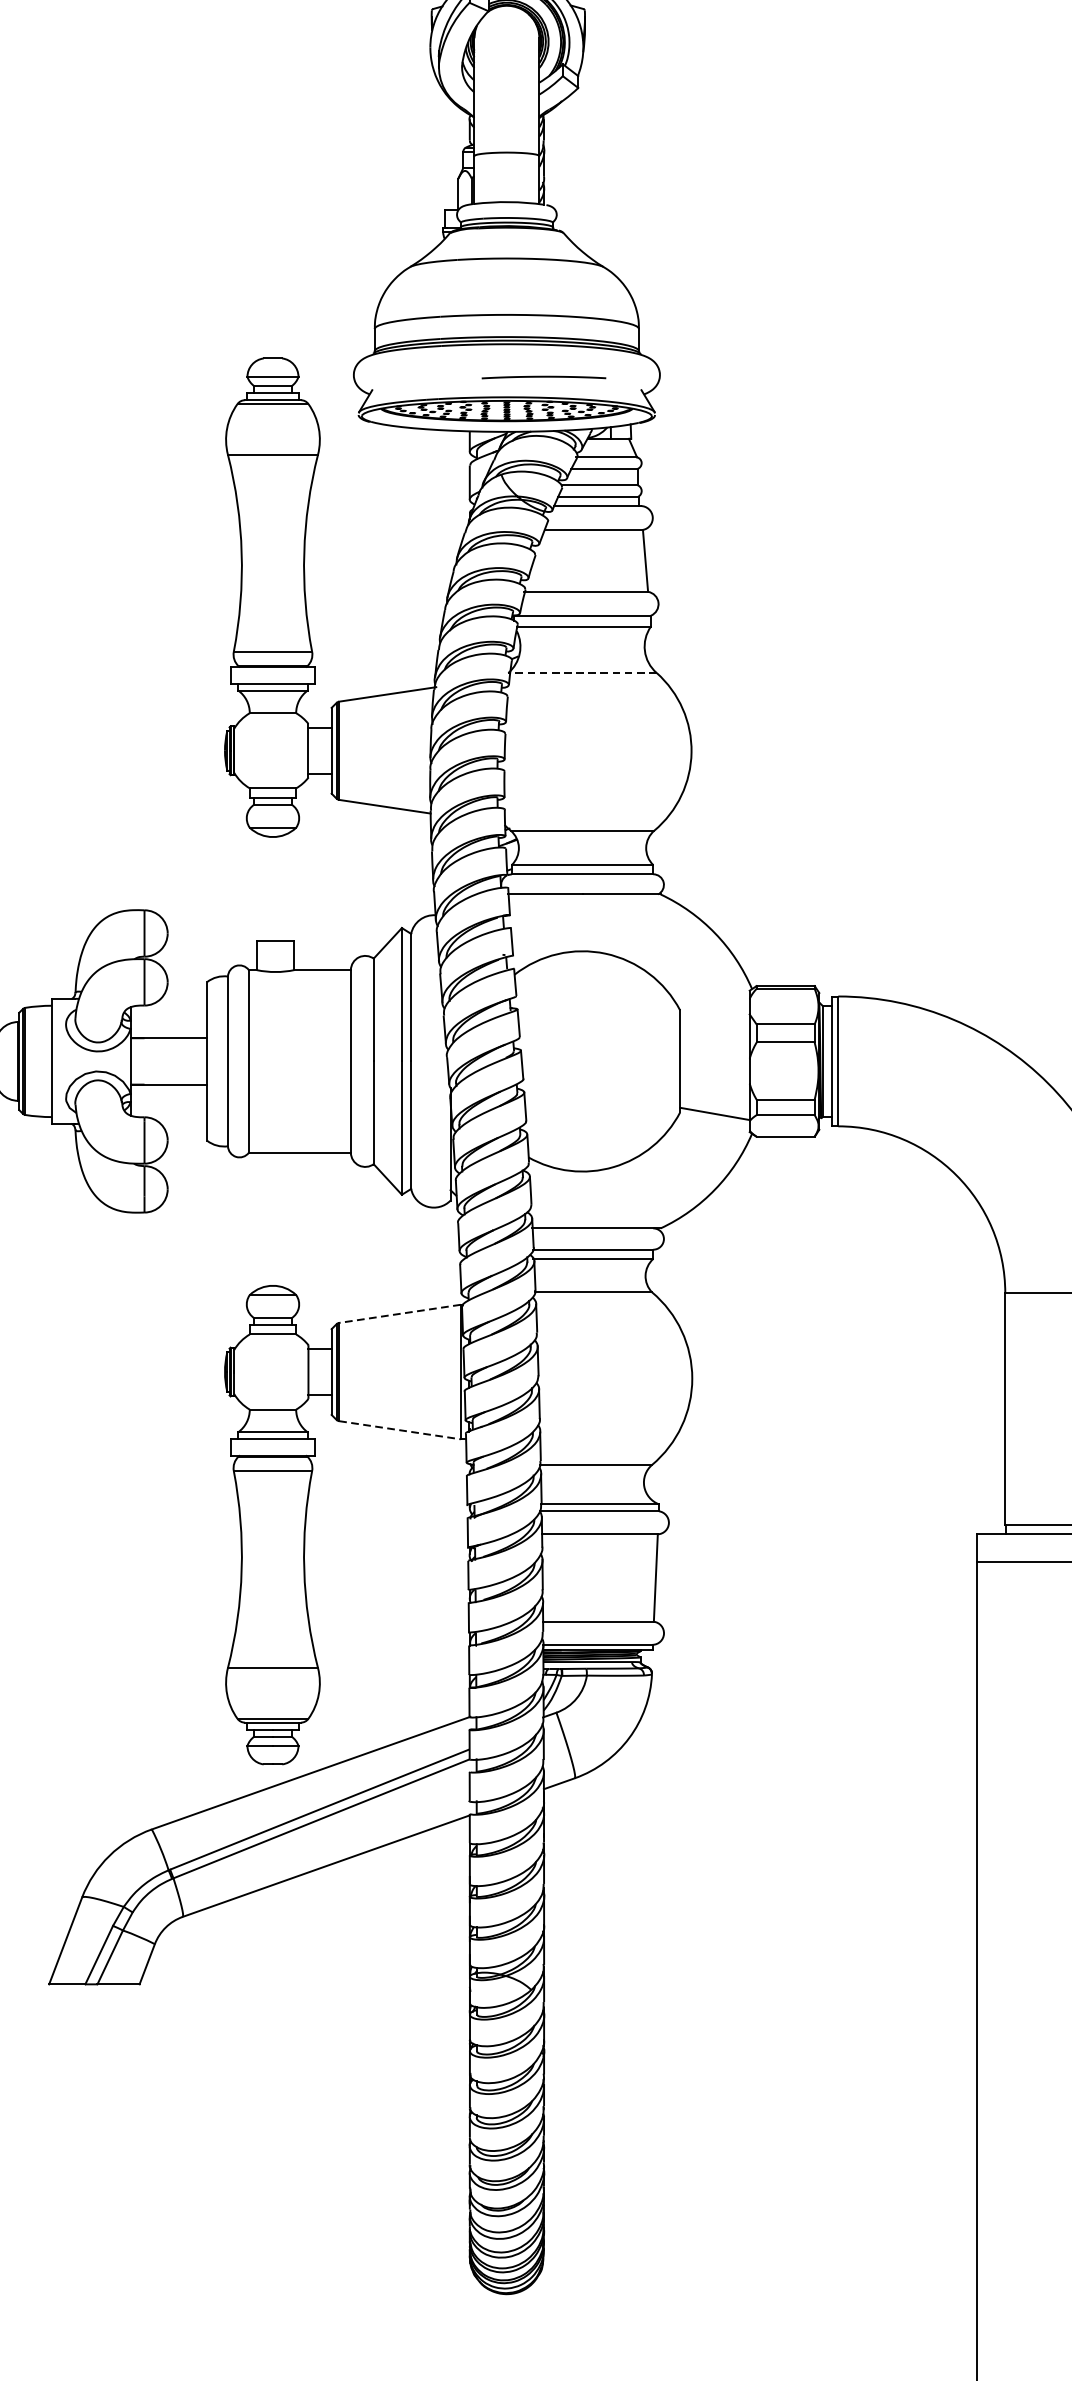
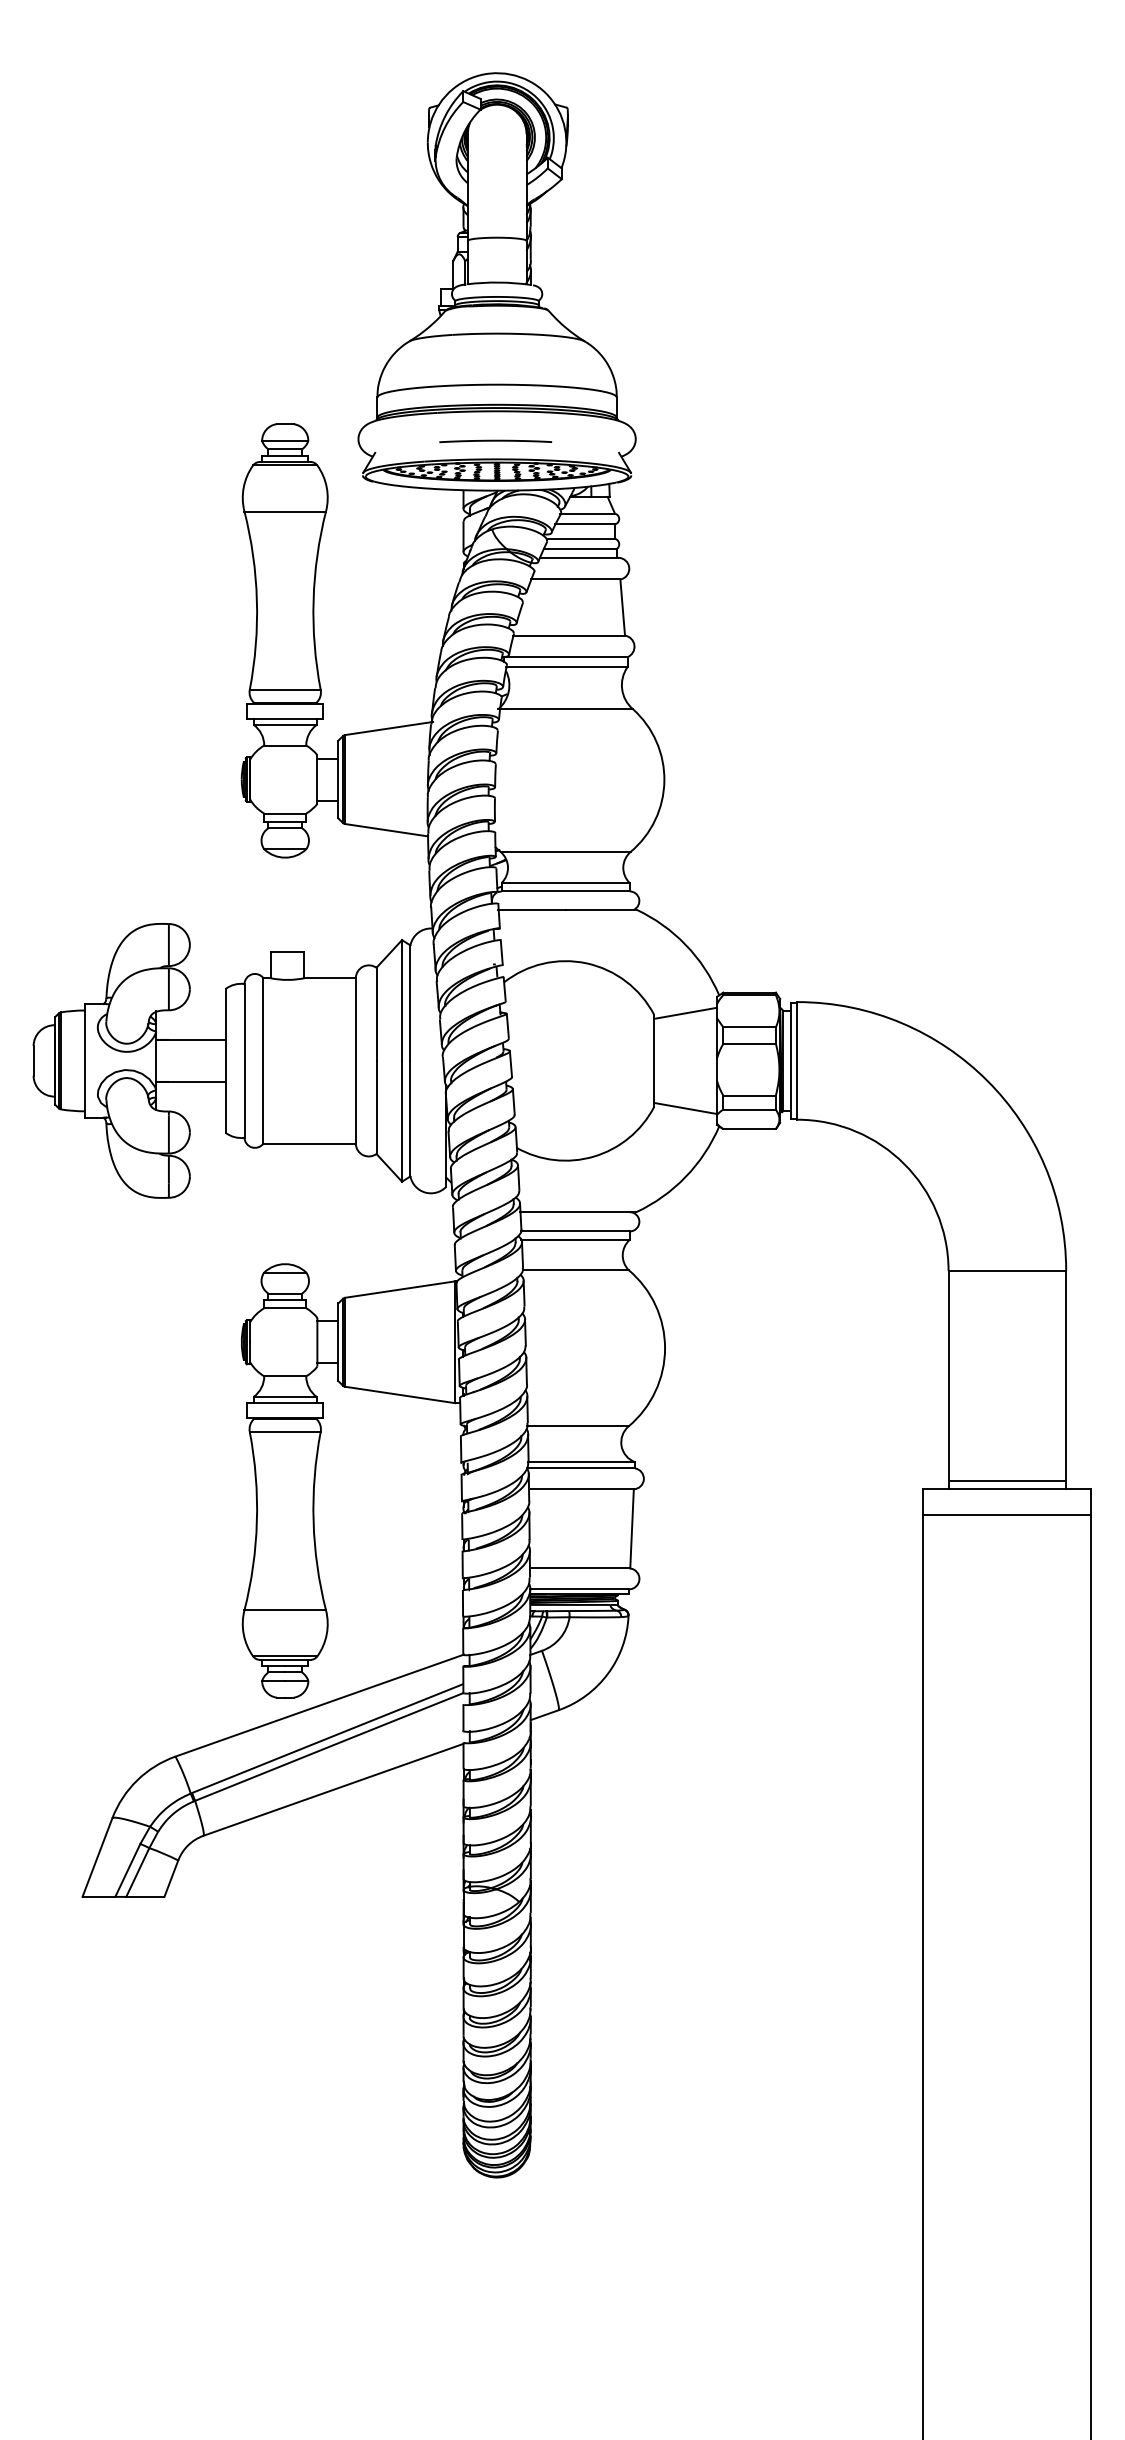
curve: (543, 377) -> (495, 441), moved
line: (582, 673) -> (565, 709), dashed -> solid
line: (714, 1007) -> (685, 1012), added
line: (400, 1313) -> (400, 1289), dashed -> solid
line: (400, 1429) -> (400, 1394), dashed -> solid

